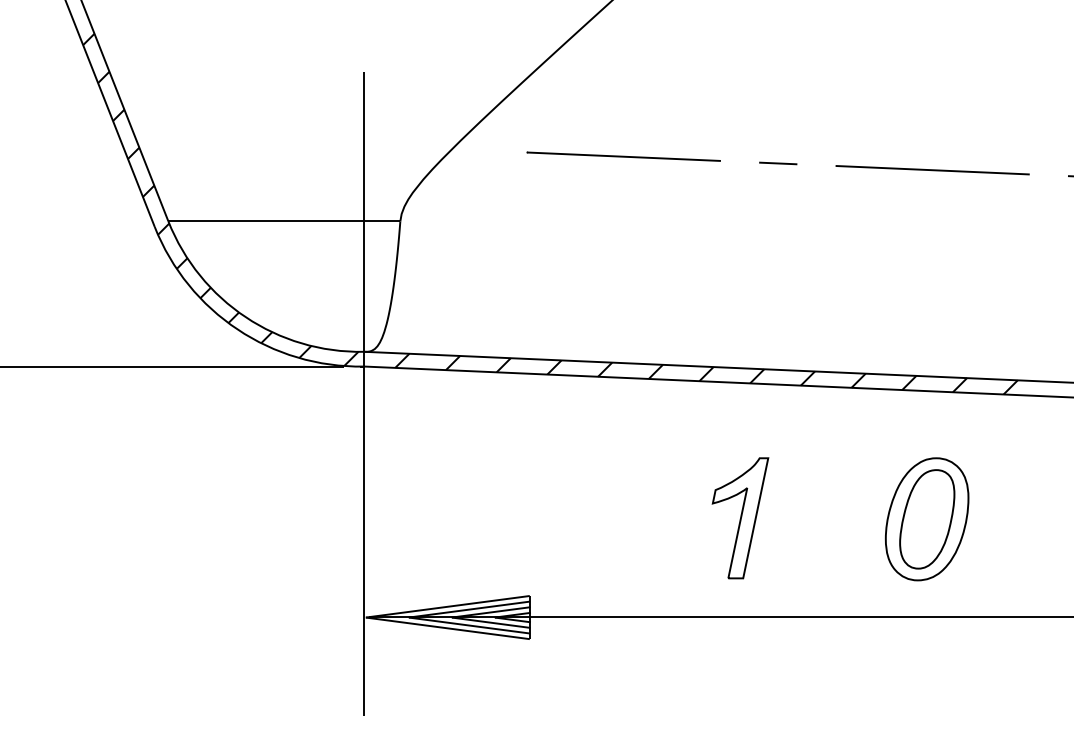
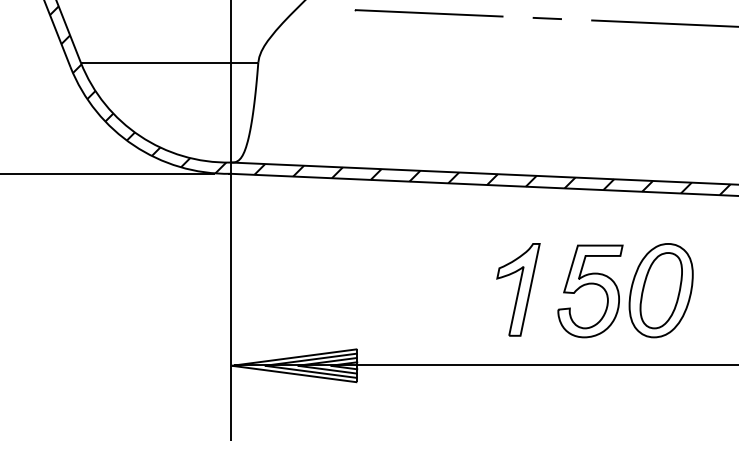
part: (833, 511) -> (589, 284), added

